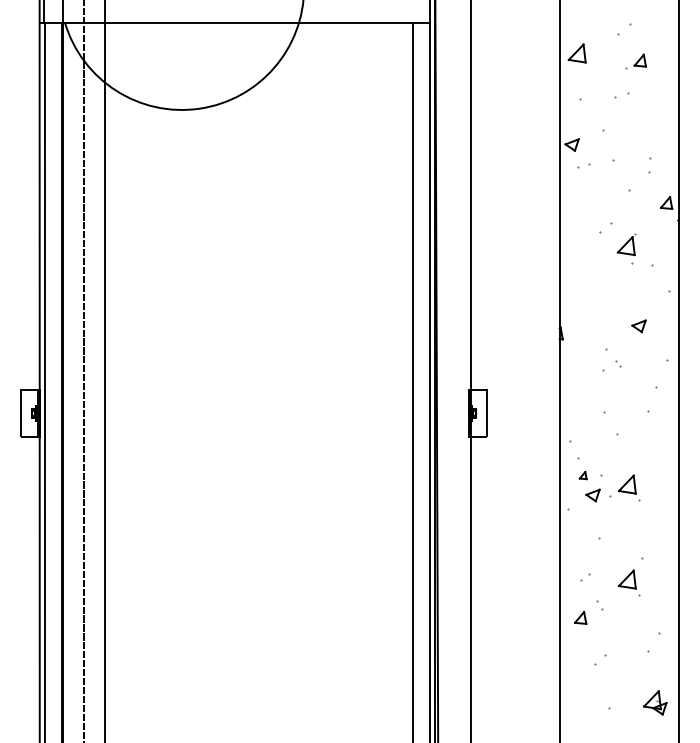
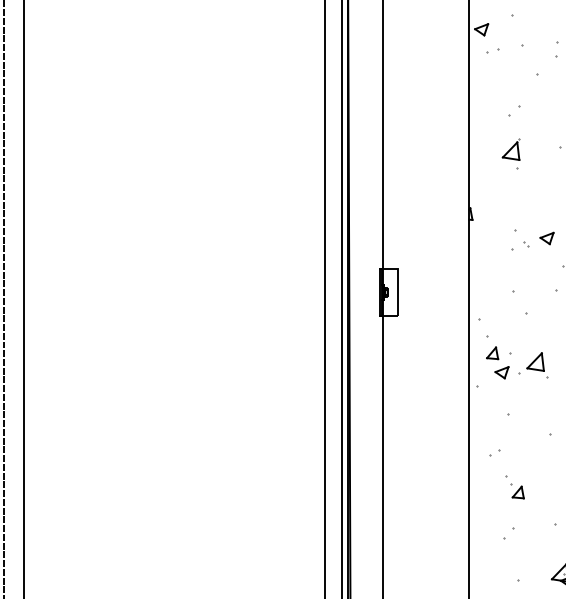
part: (626, 248) -> (511, 153), moved
part: (638, 326) -> (546, 238), moved
part: (582, 475) -> (491, 353), size x1.67
part: (629, 582) -> (537, 457), removed
part: (580, 617) -> (518, 492), moved

